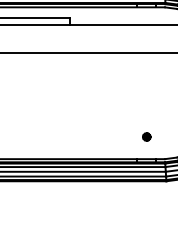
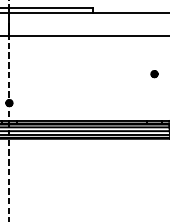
part: (146, 137) -> (154, 74), moved

